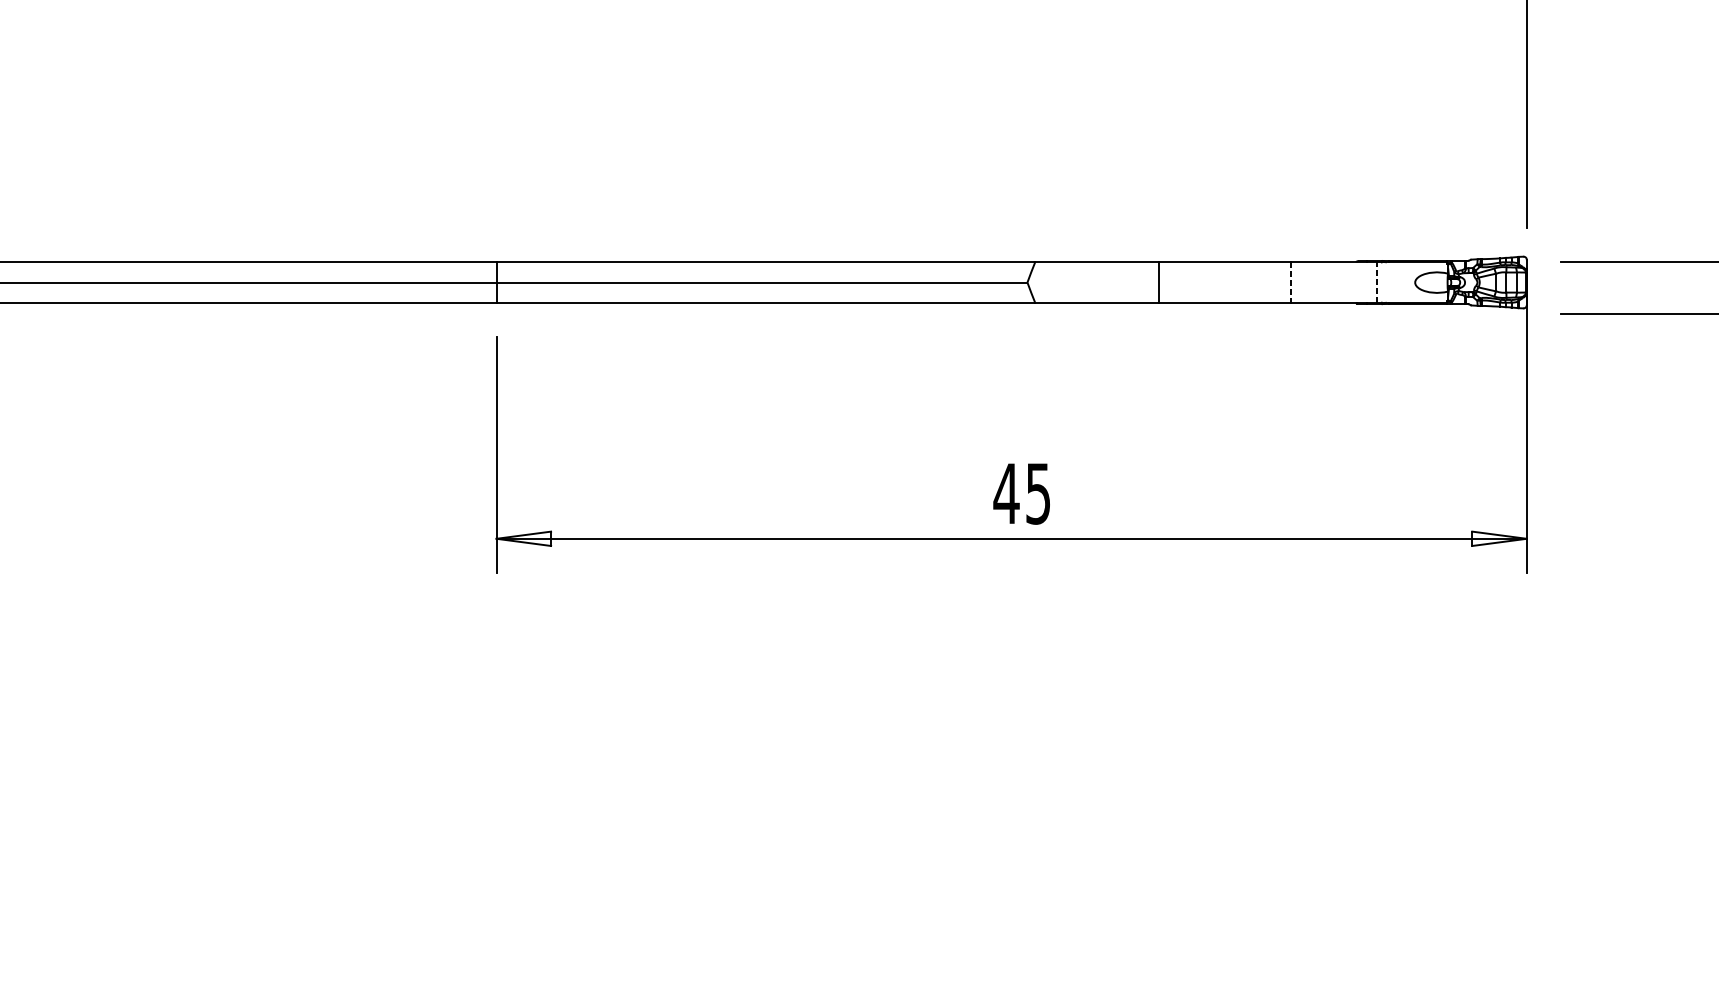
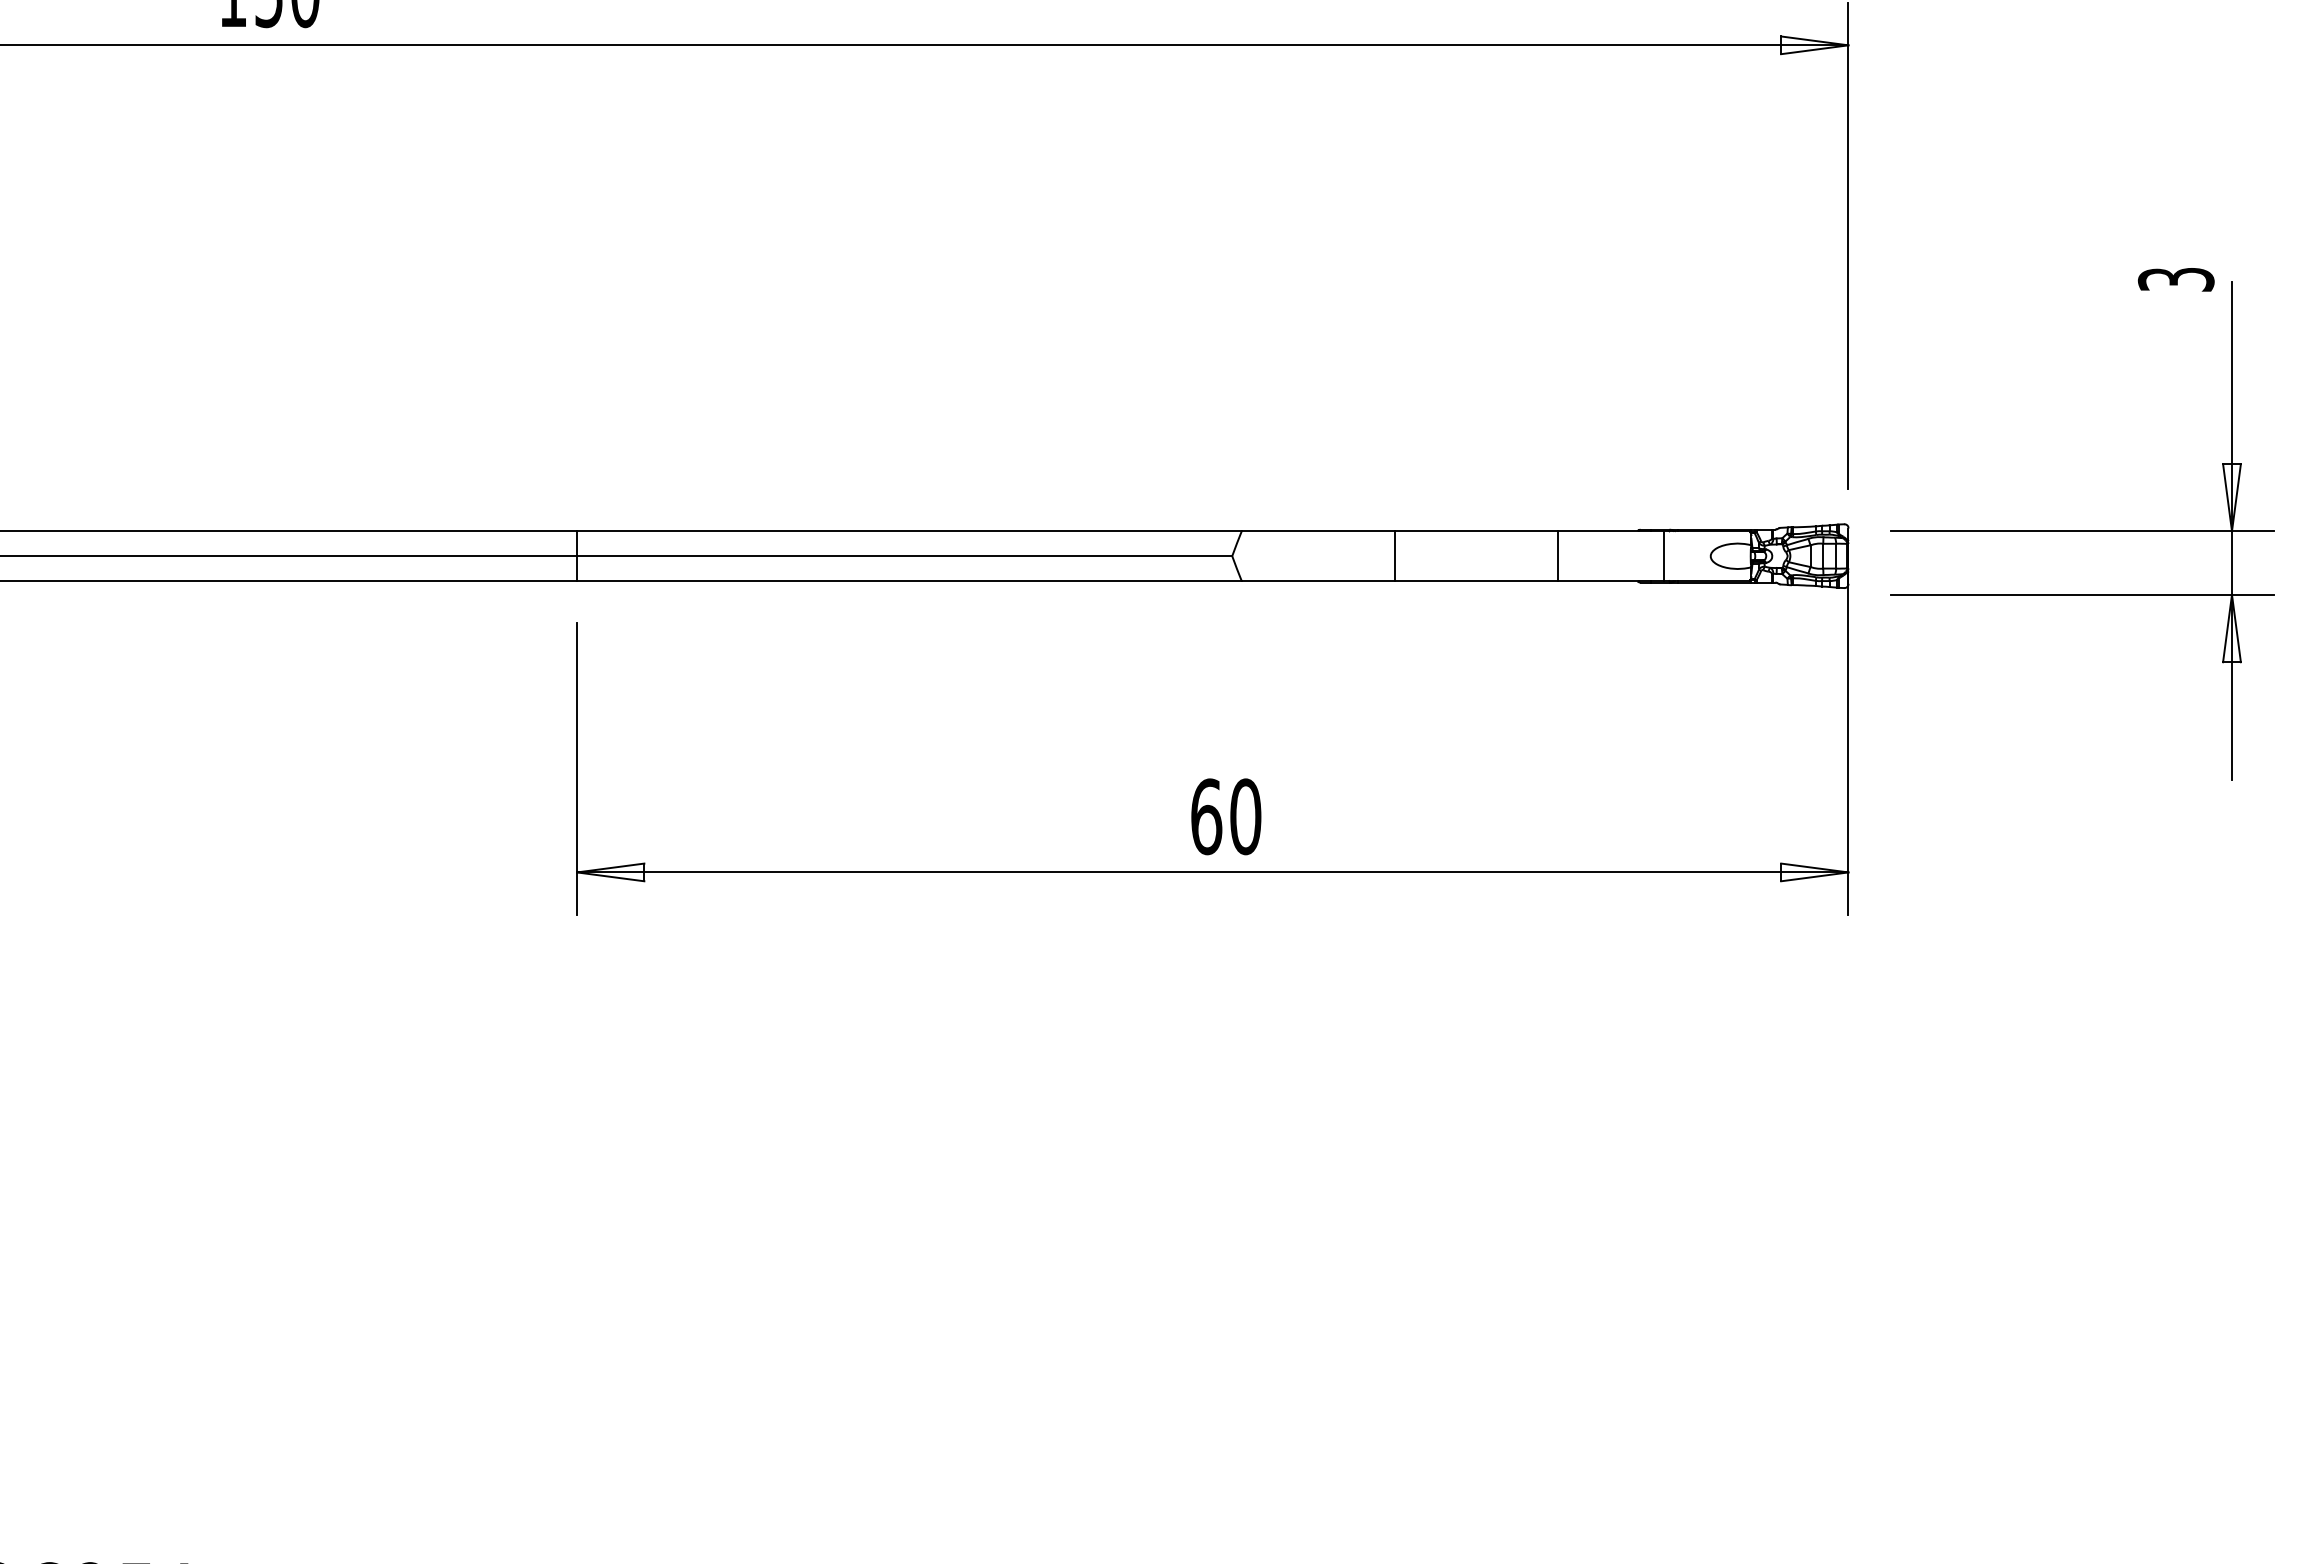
line: (1291, 282) -> (1557, 556), dashed -> solid
line: (1376, 282) -> (1663, 556), dashed -> solid
text: (1021, 493) -> (1225, 816), 45 -> 60

